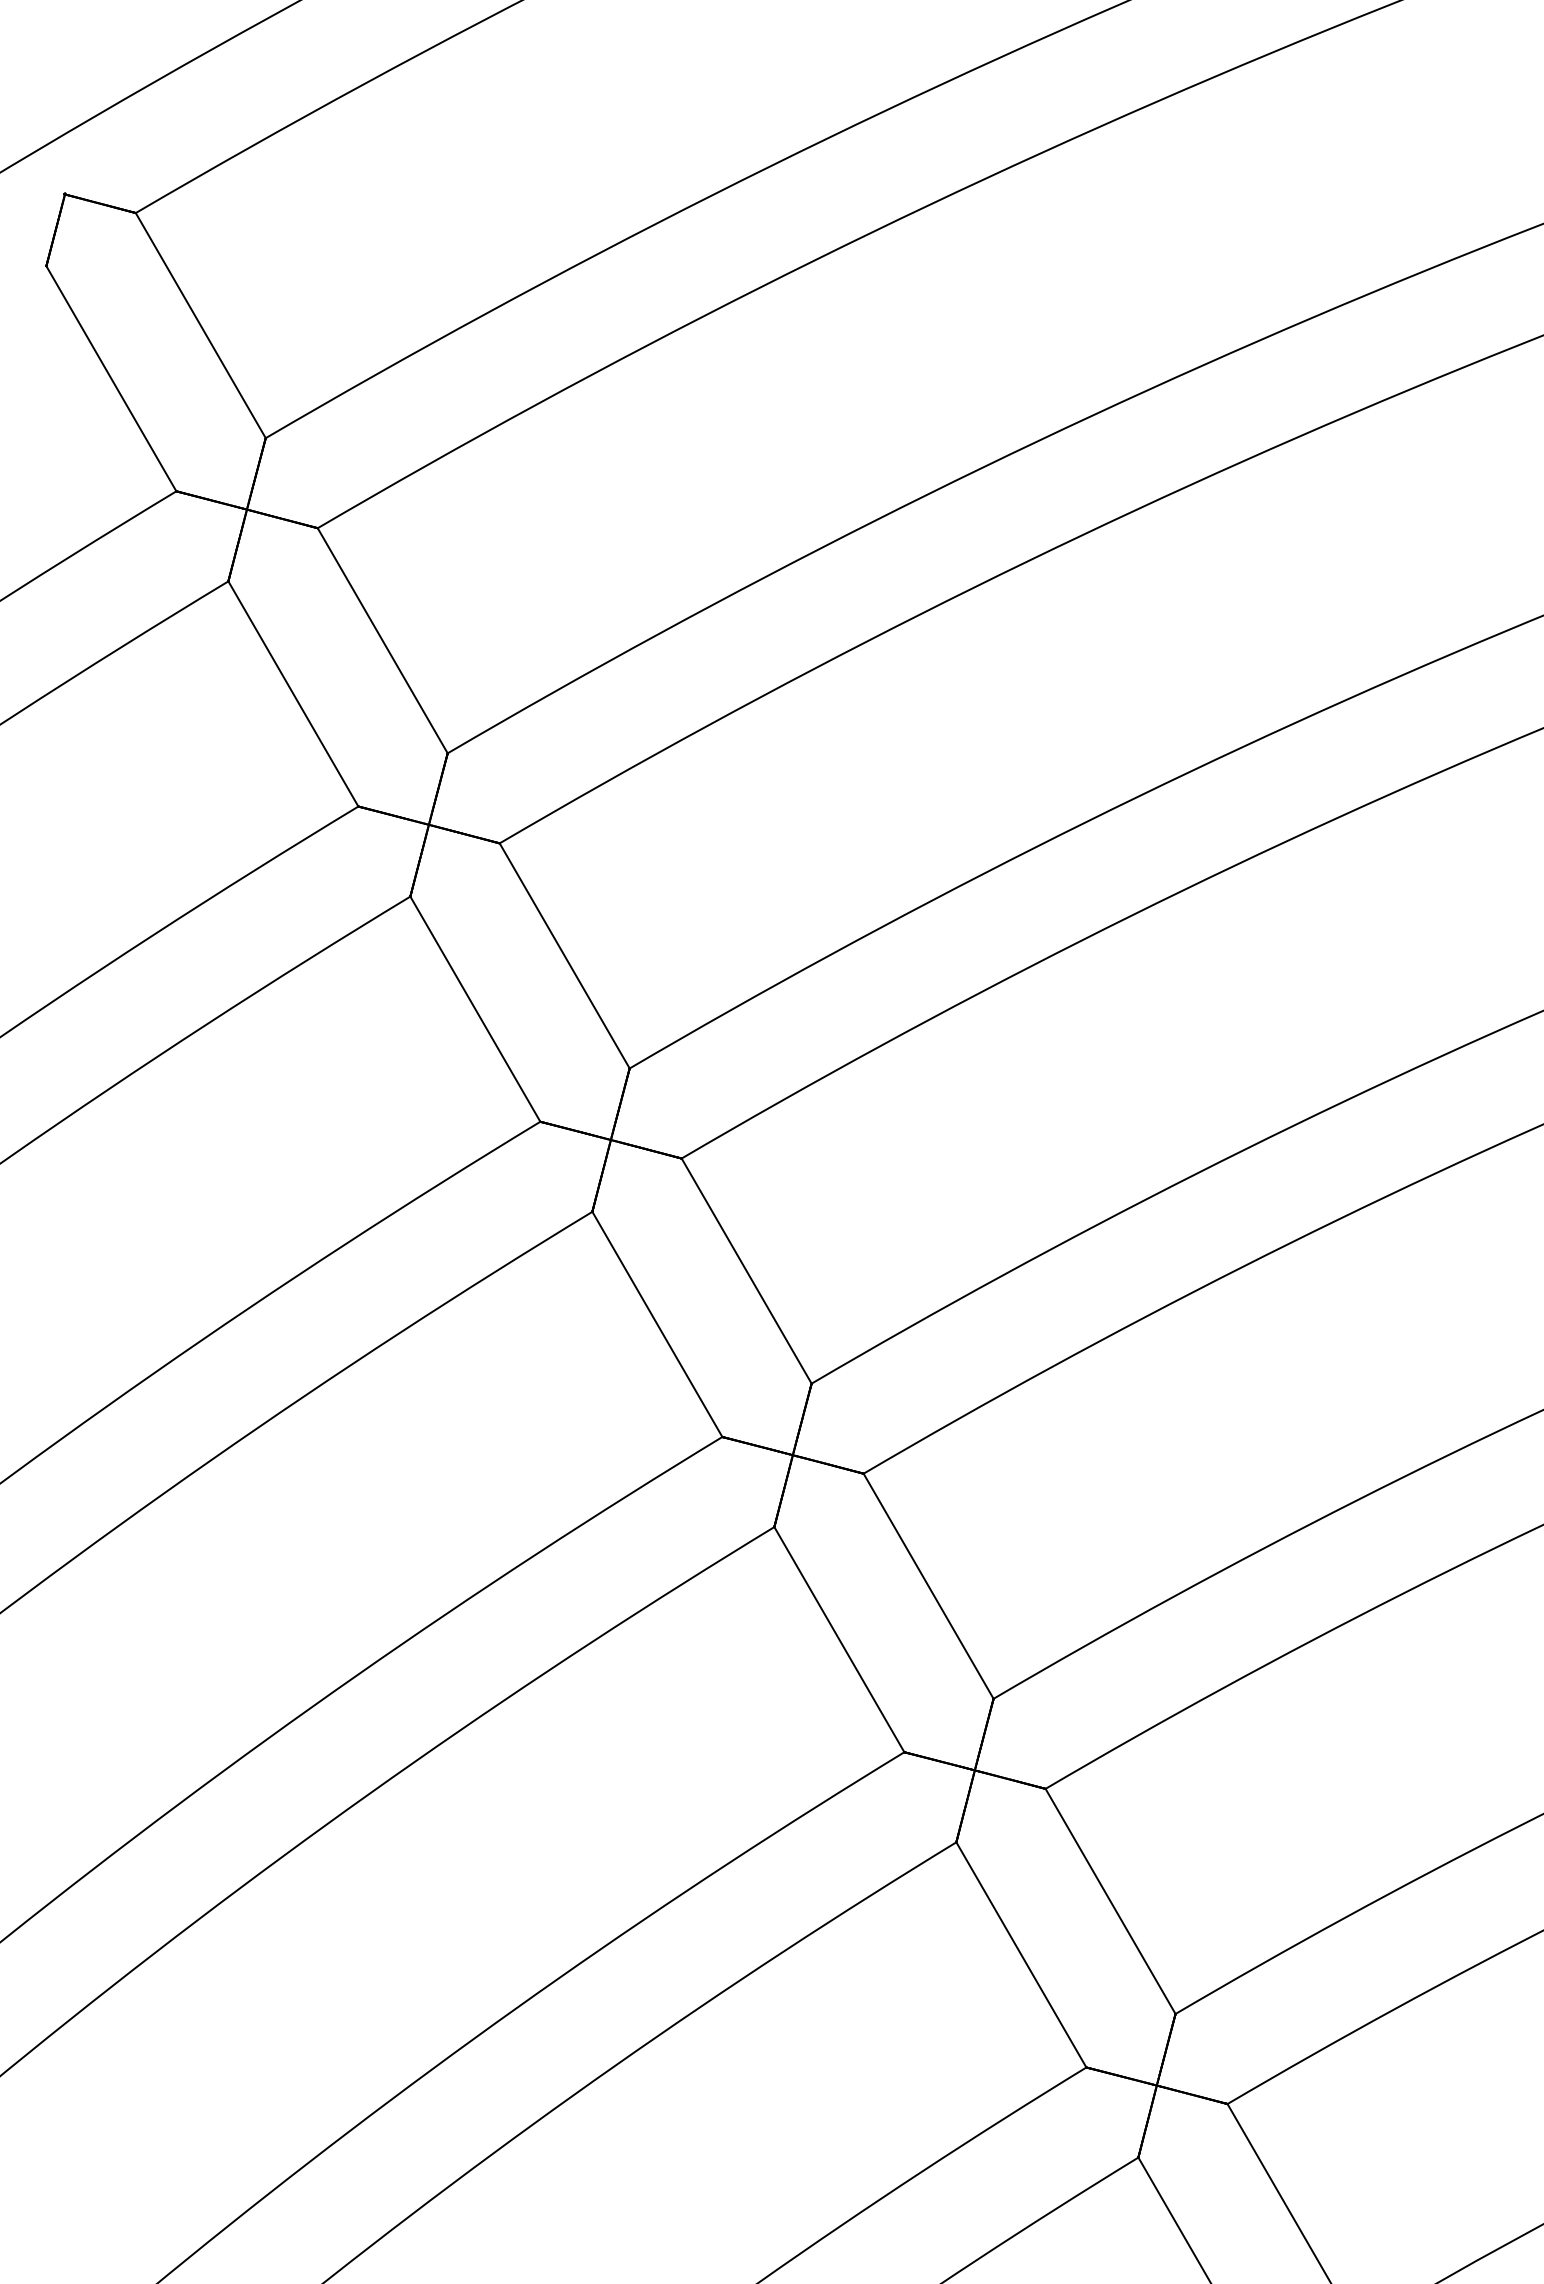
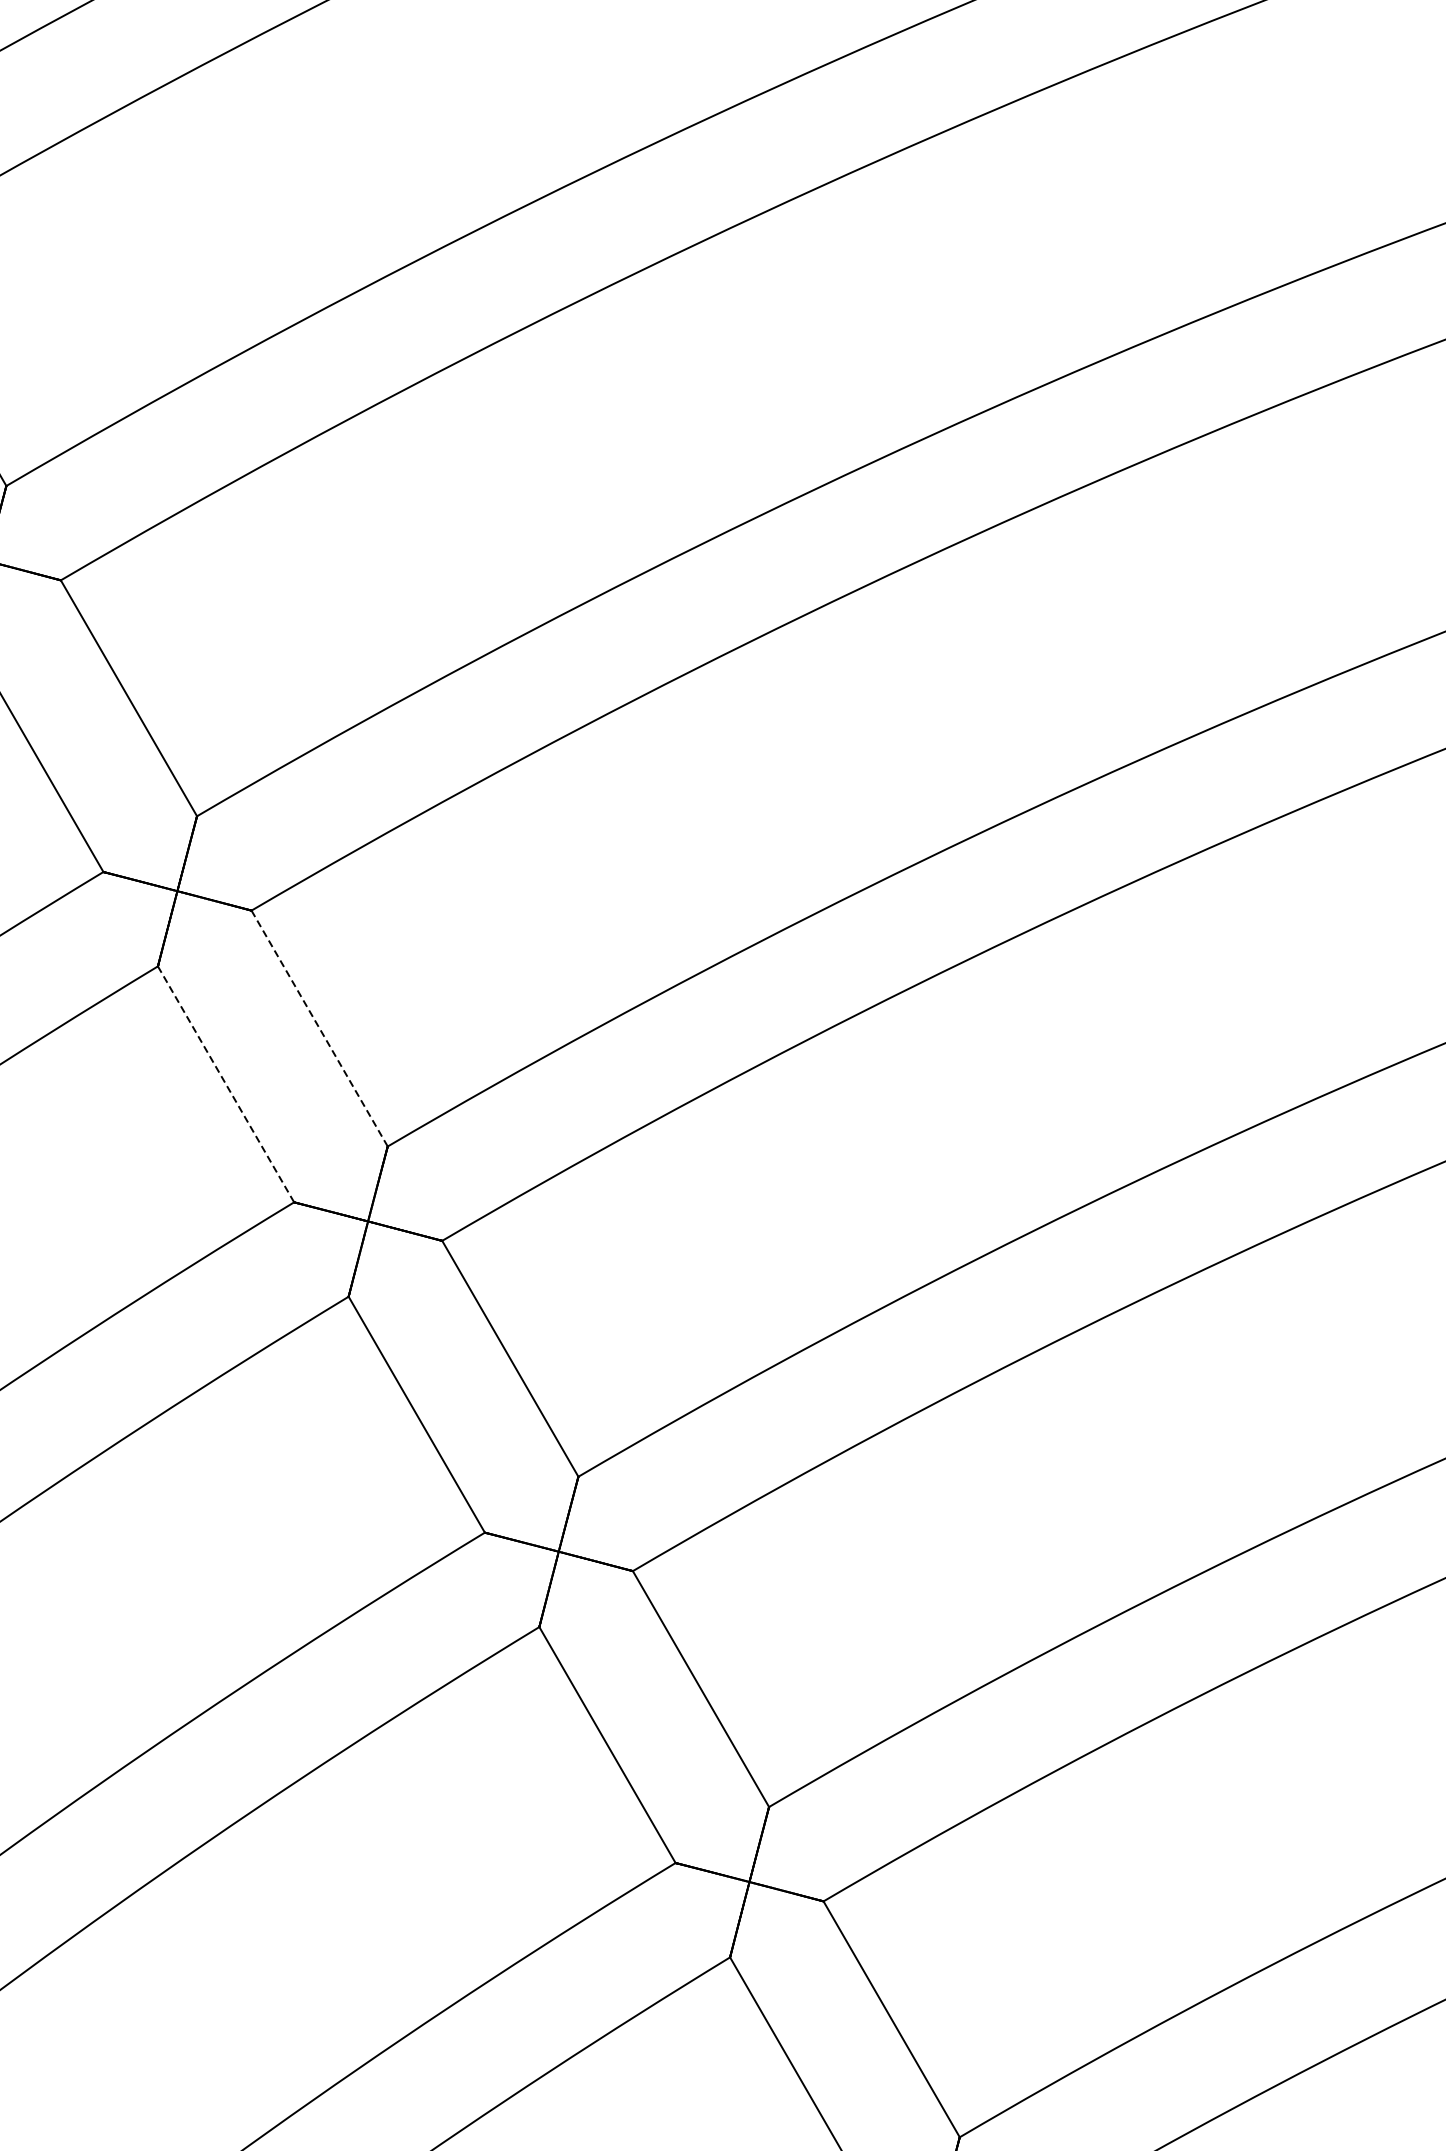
line: (564, 955) -> (319, 1028), solid -> dashed
line: (475, 1009) -> (226, 1084), solid -> dashed

